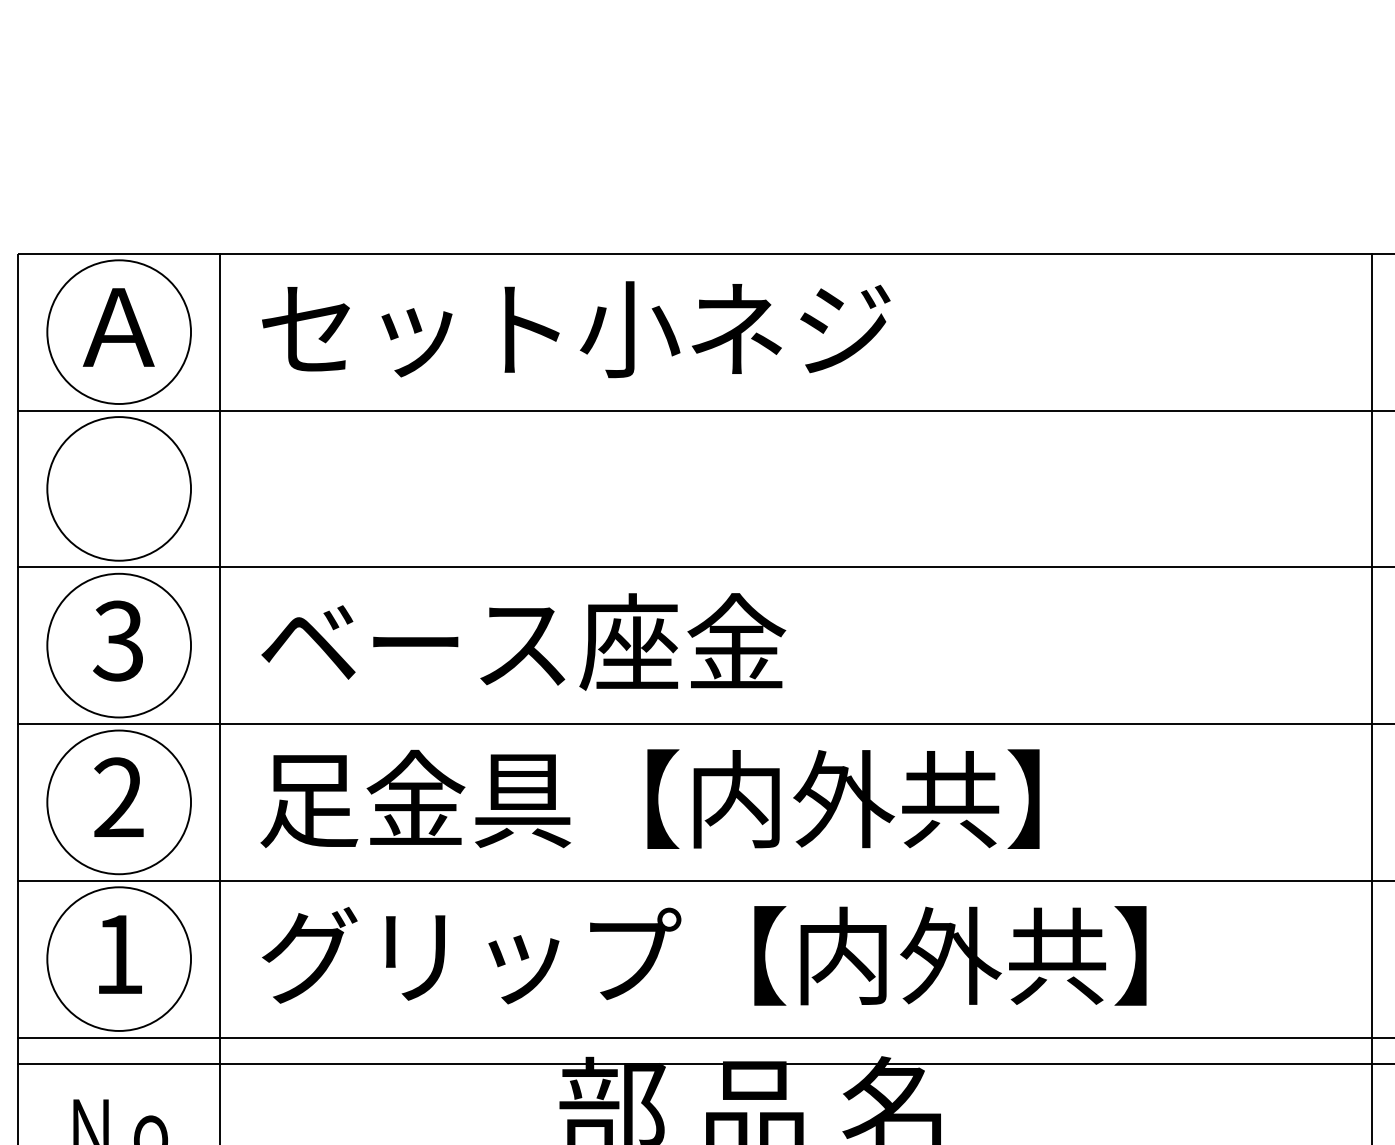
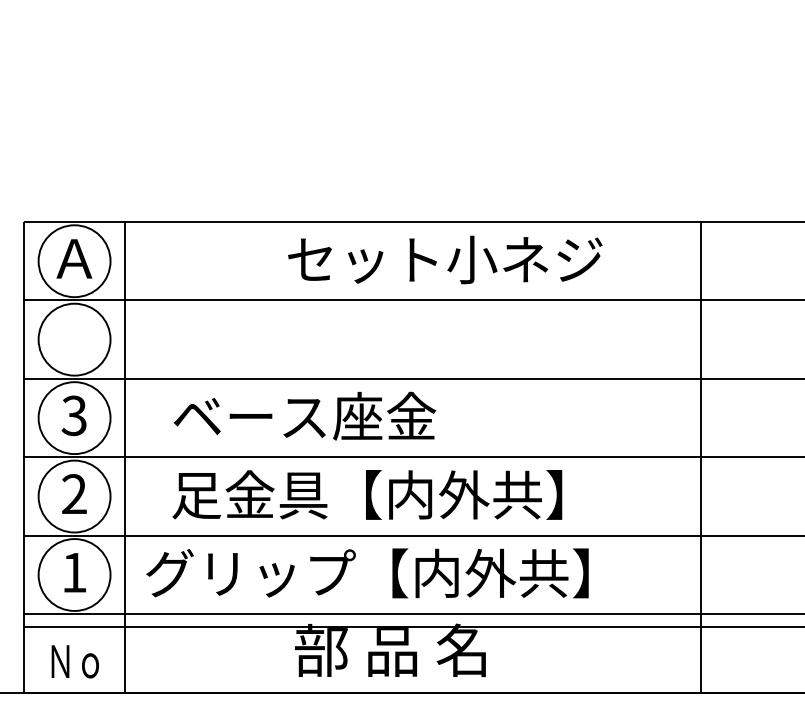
text: (576, 328) -> (445, 259), moved
text: (524, 640) -> (305, 415), moved
text: (650, 798) -> (367, 494), moved

